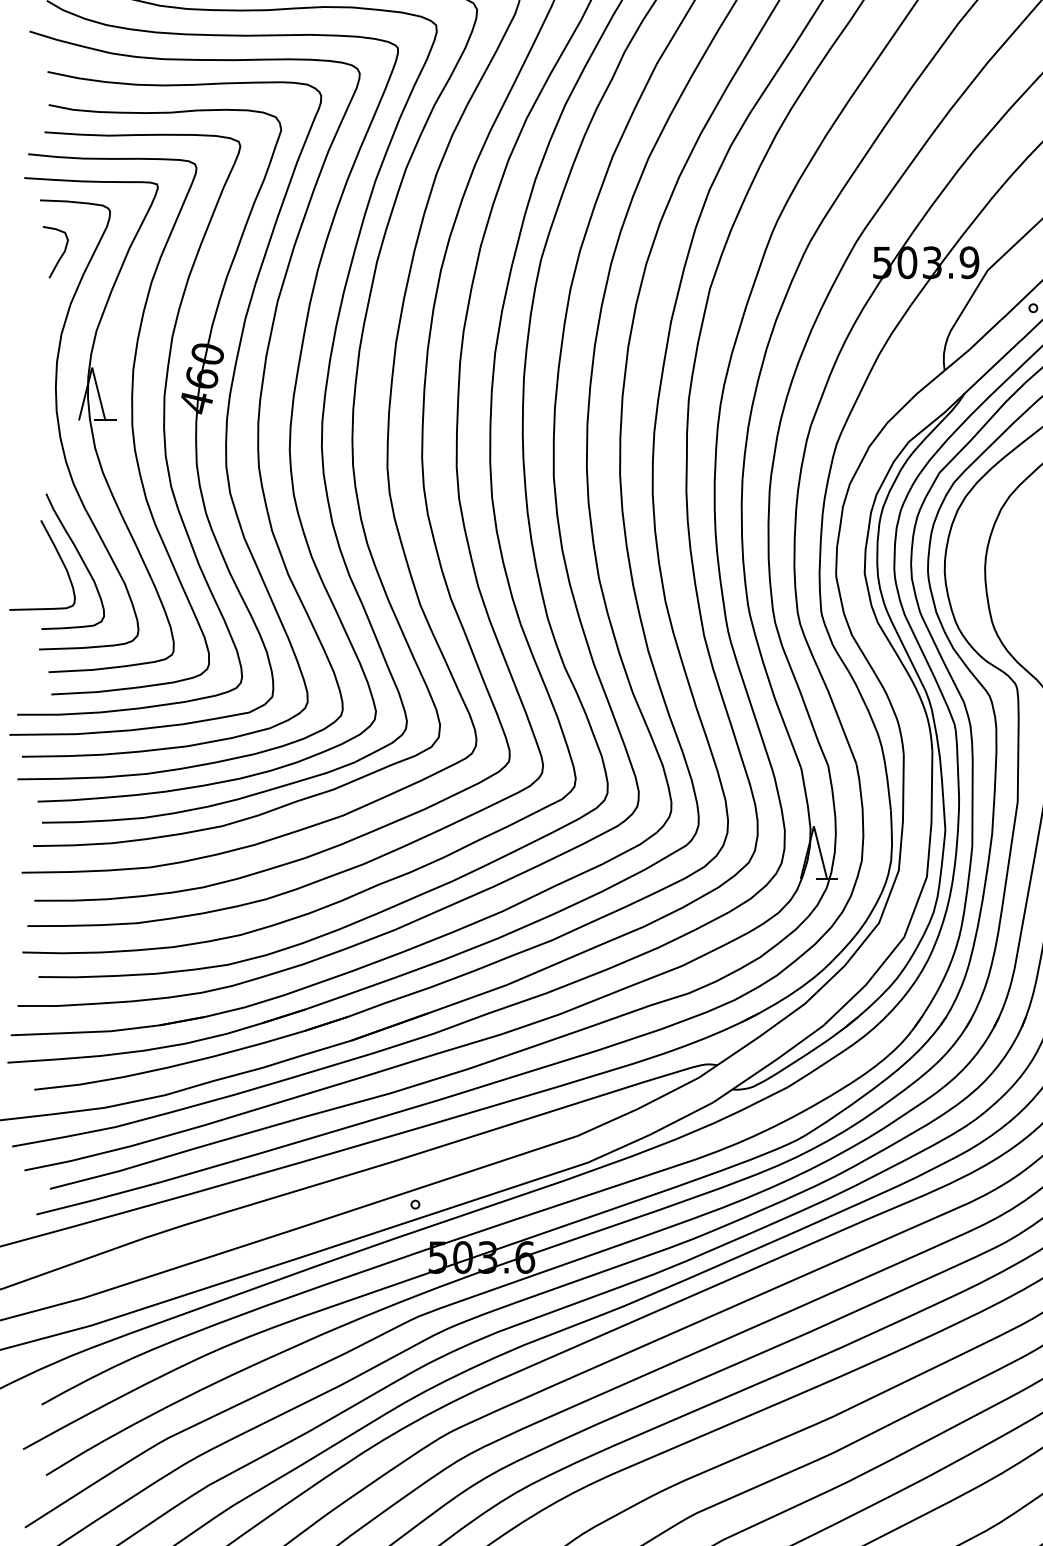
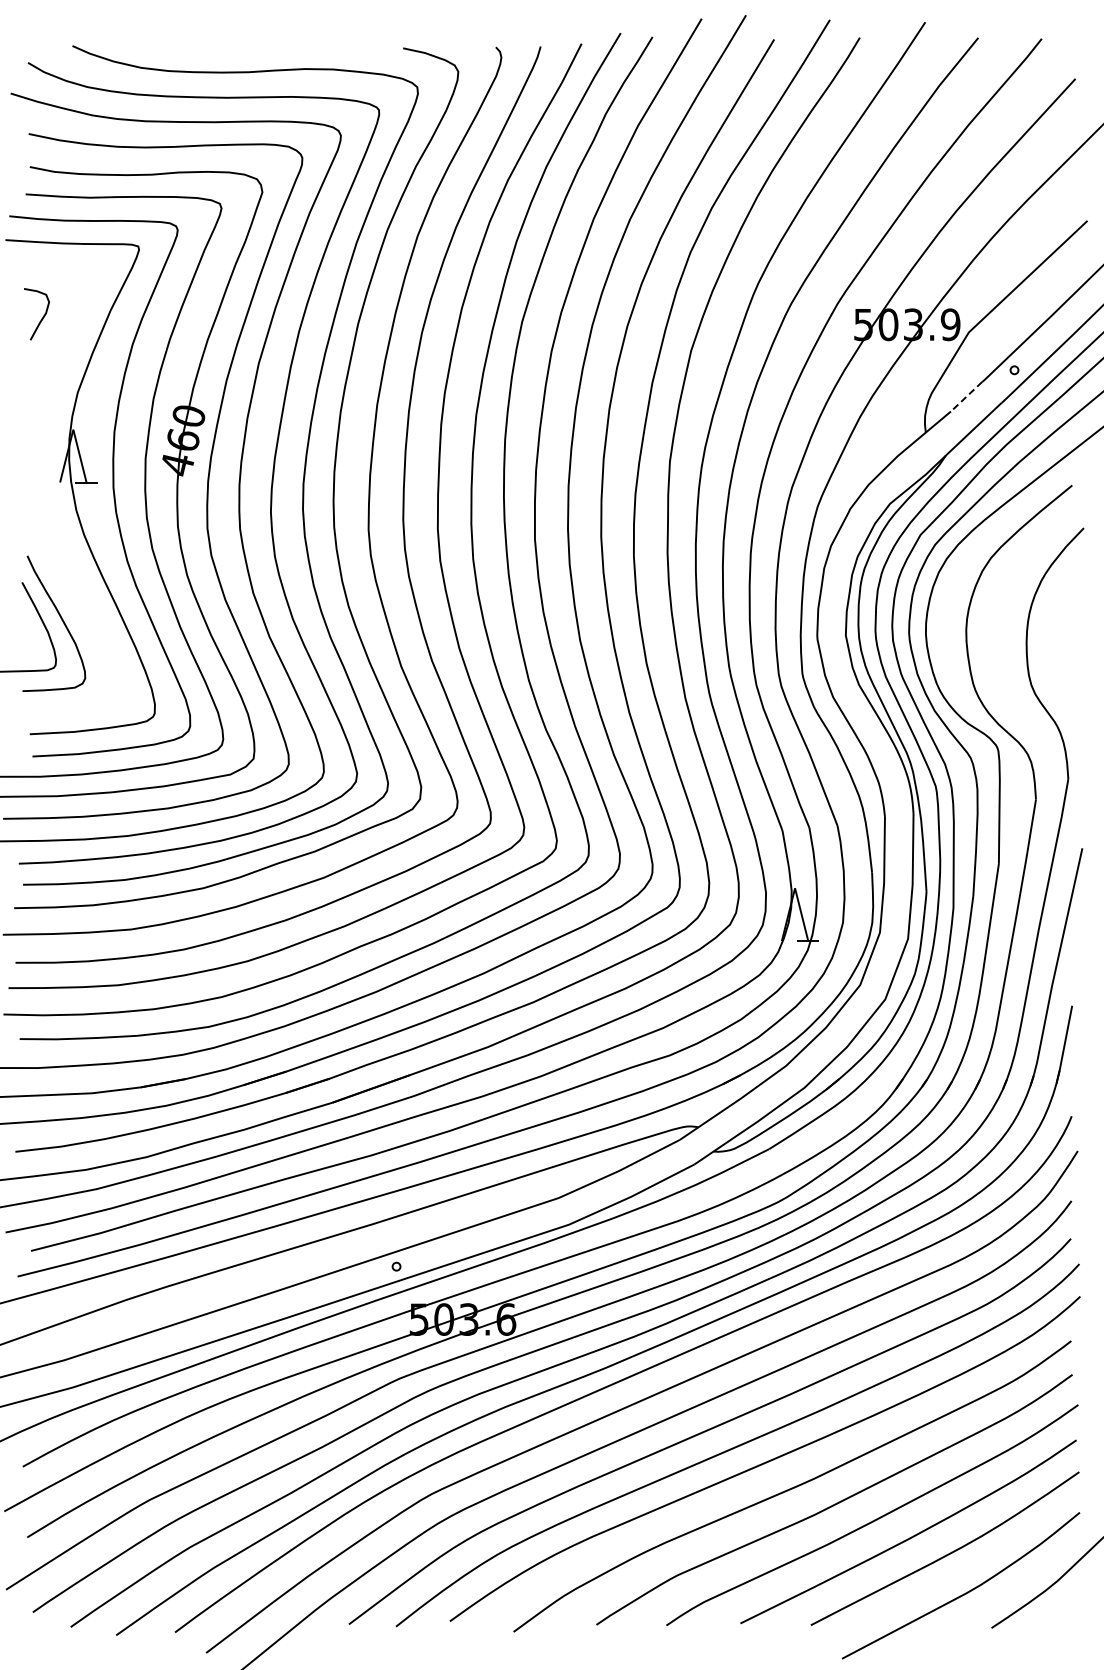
line: (985, 334) -> (966, 396), solid -> dashed
curve: (60, 428) -> (41, 490), removed

